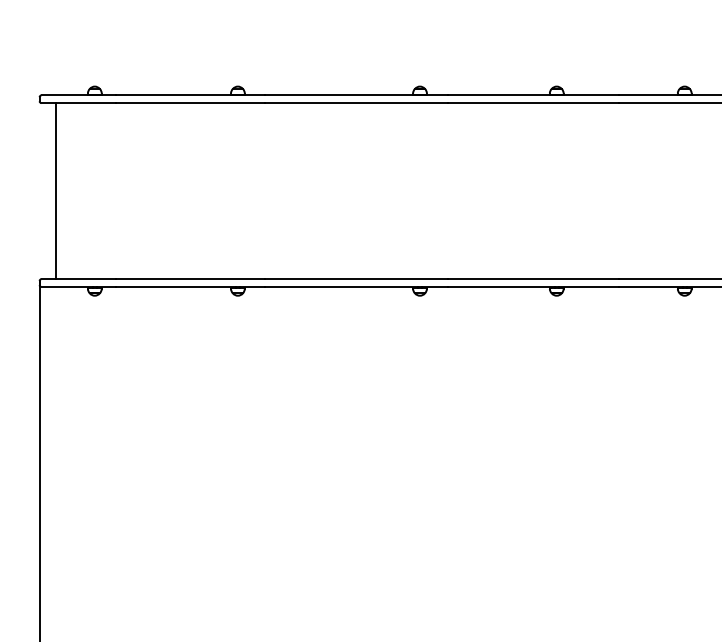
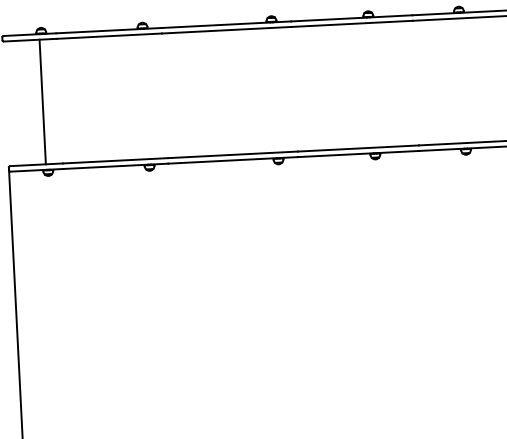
line: (55, 191) -> (42, 102), moved

